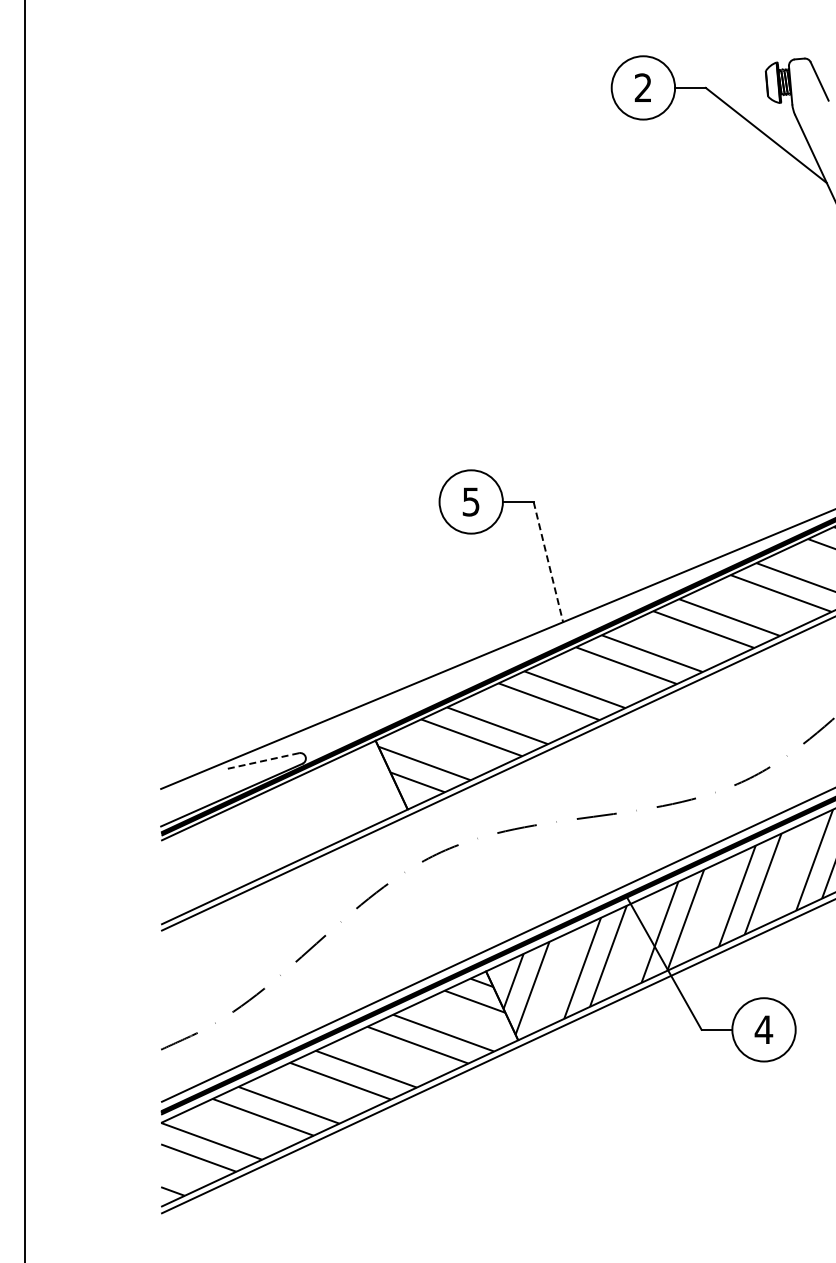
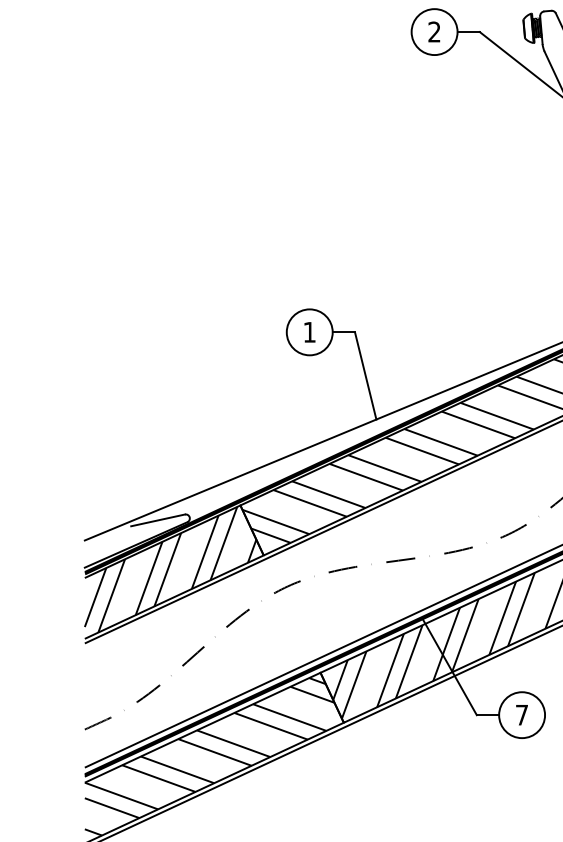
text: (470, 501) -> (309, 332), 5 -> 1
line: (548, 562) -> (365, 376), dashed -> solid
line: (262, 761) -> (158, 520), dashed -> solid
hatch: (279, 828) -> (170, 569), added
text: (763, 1029) -> (521, 714), 4 -> 7

